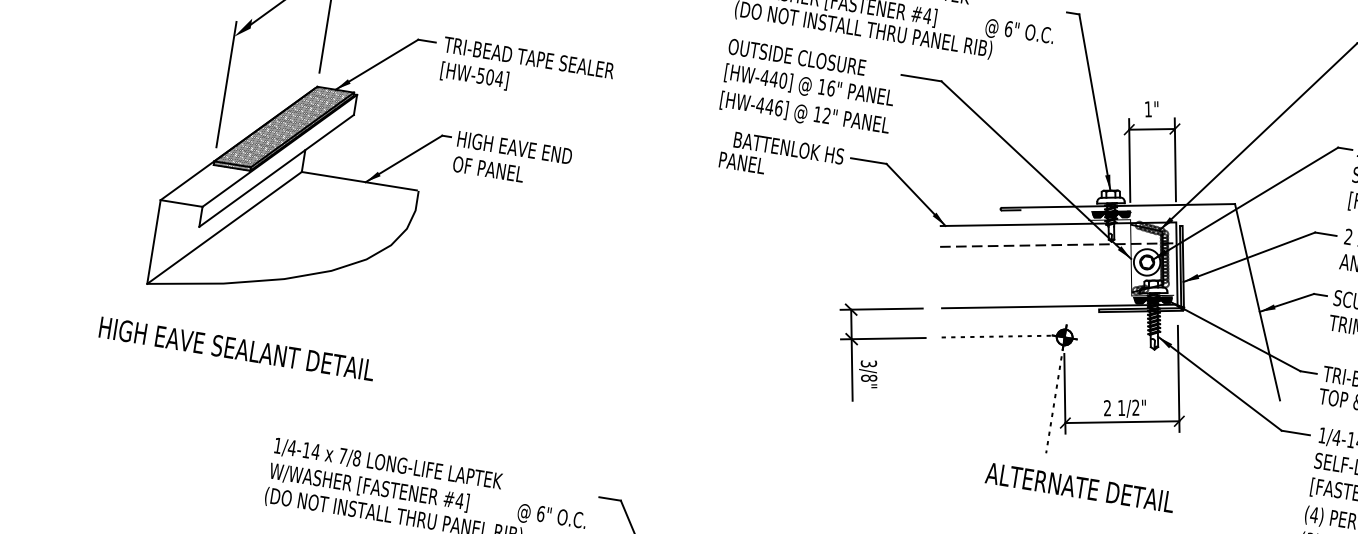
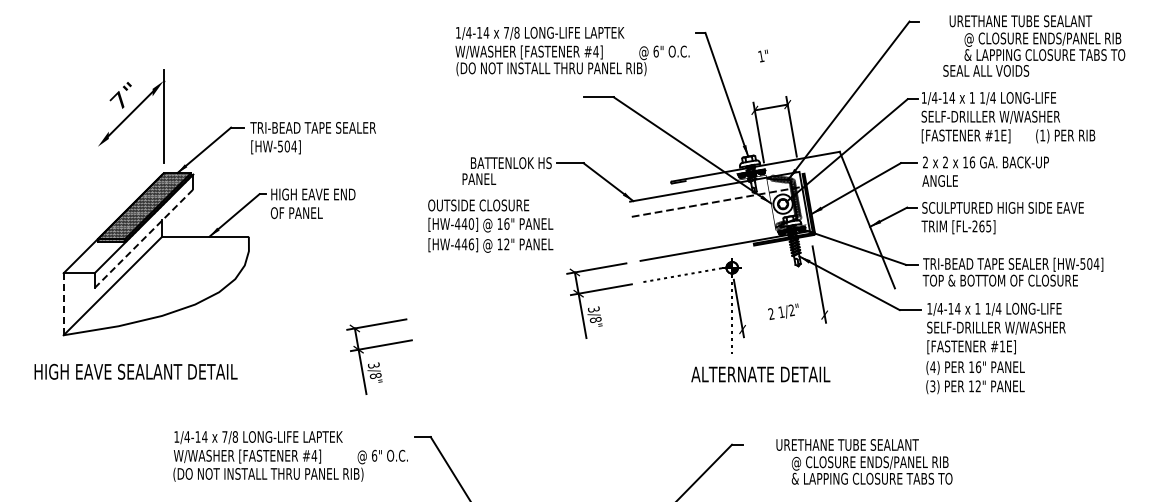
line: (226, 83) -> (97, 181), removed
text: (808, 86) -> (490, 225), moved
text: (1151, 108) -> (763, 55), moved
line: (277, 170) -> (144, 238), solid -> dashed
line: (153, 240) -> (63, 303), solid -> dashed
part: (569, 380) -> (379, 356), added
line: (1122, 422) -> (783, 322), removed

